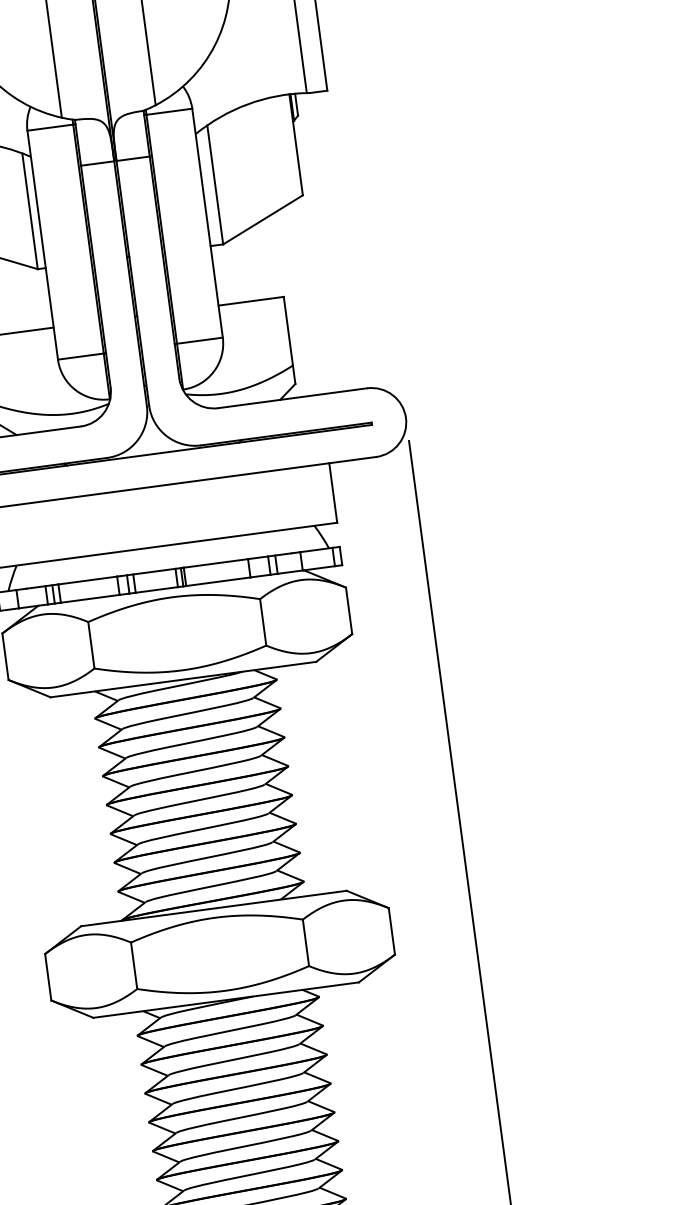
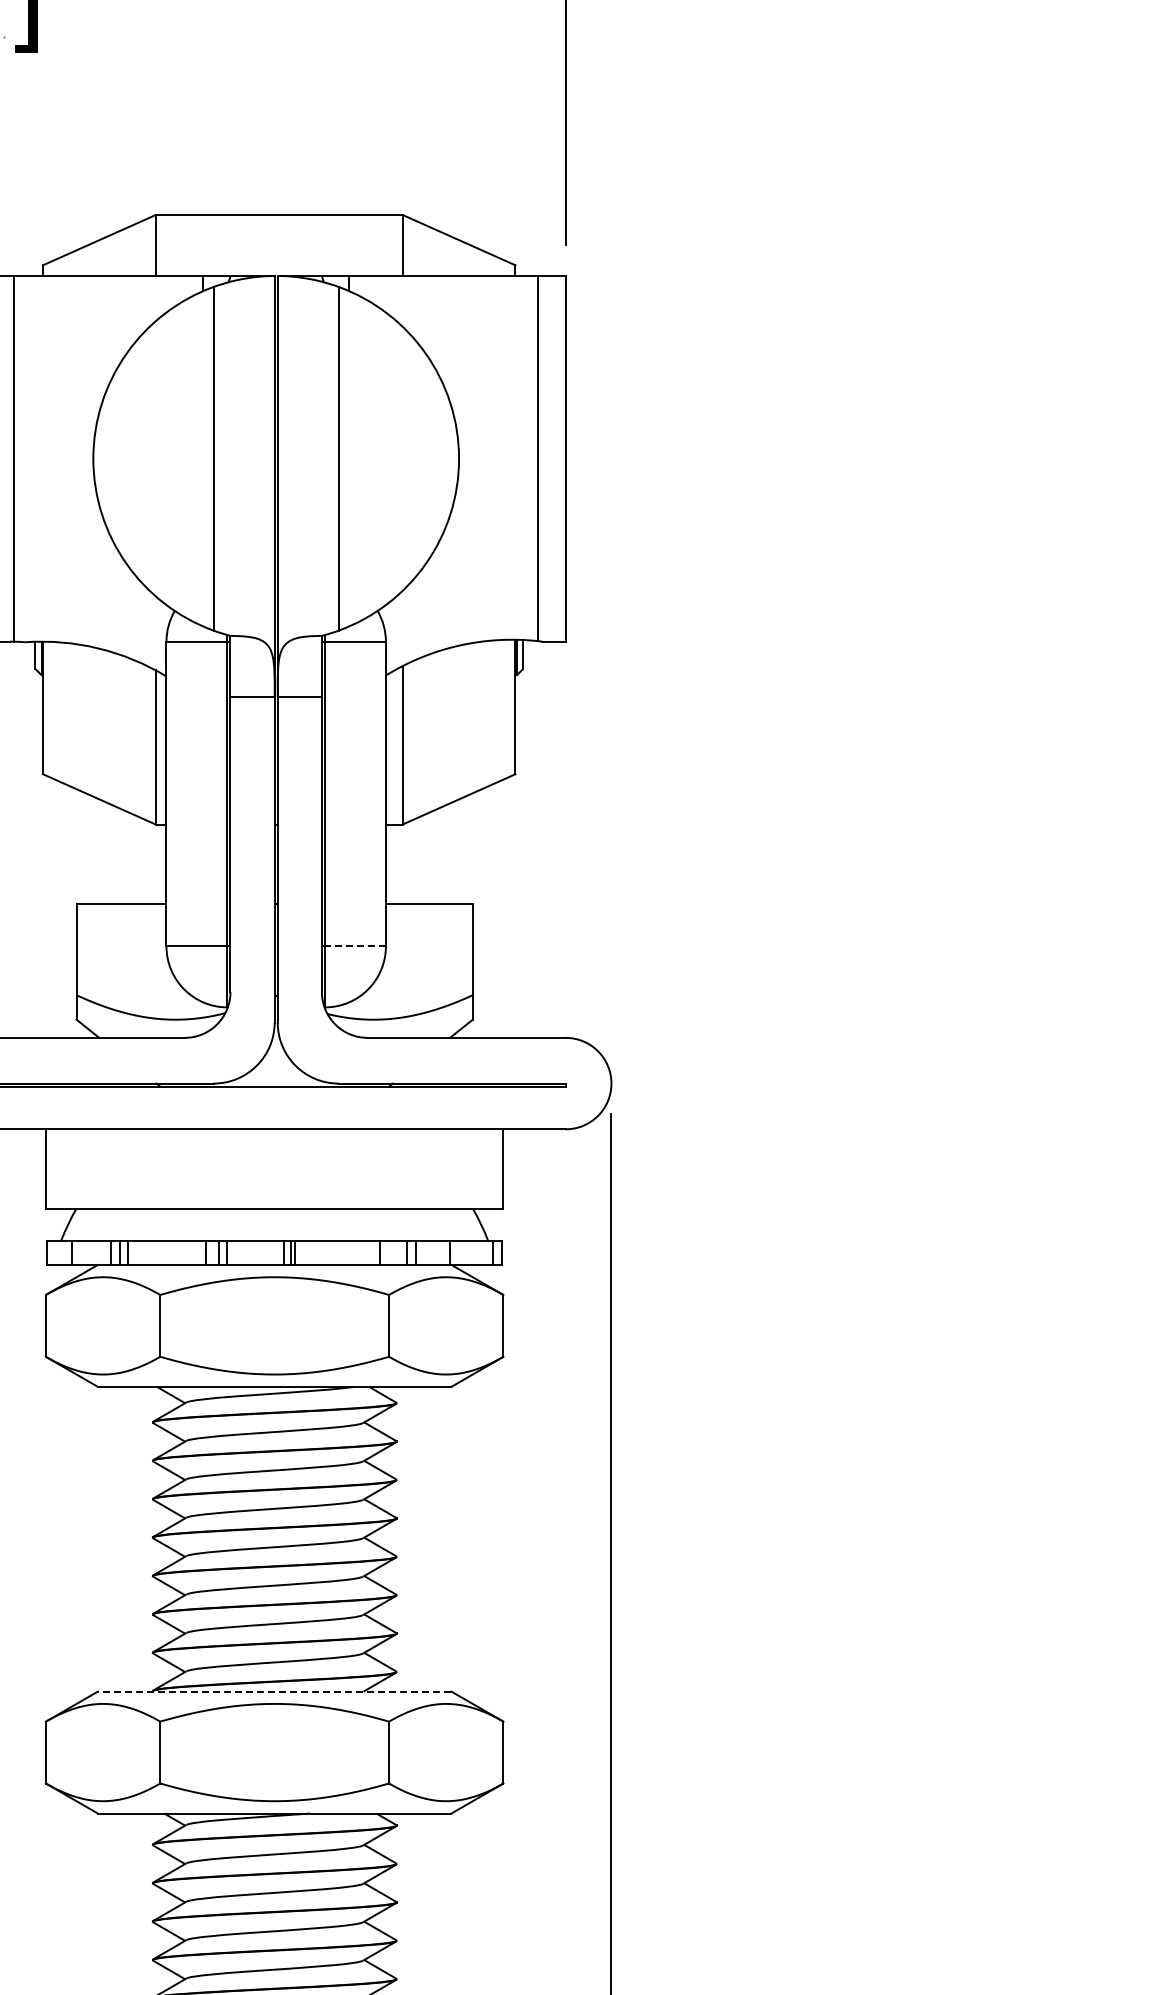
line: (199, 340) -> (354, 946), solid -> dashed
line: (213, 908) -> (274, 1691), solid -> dashed

